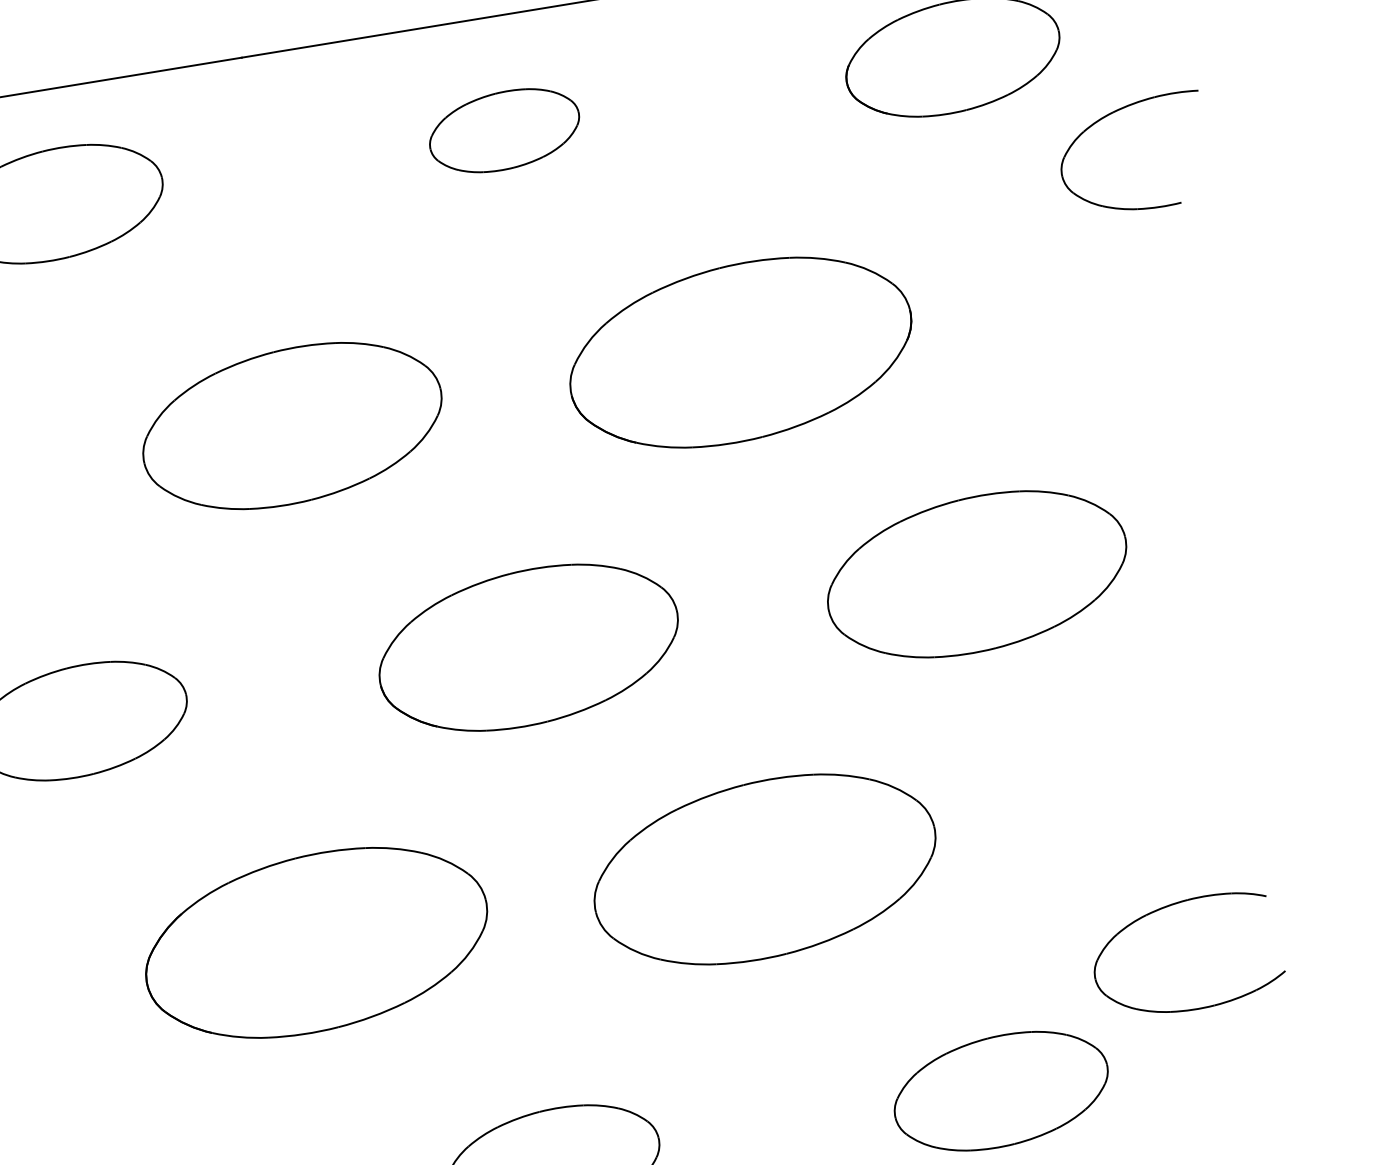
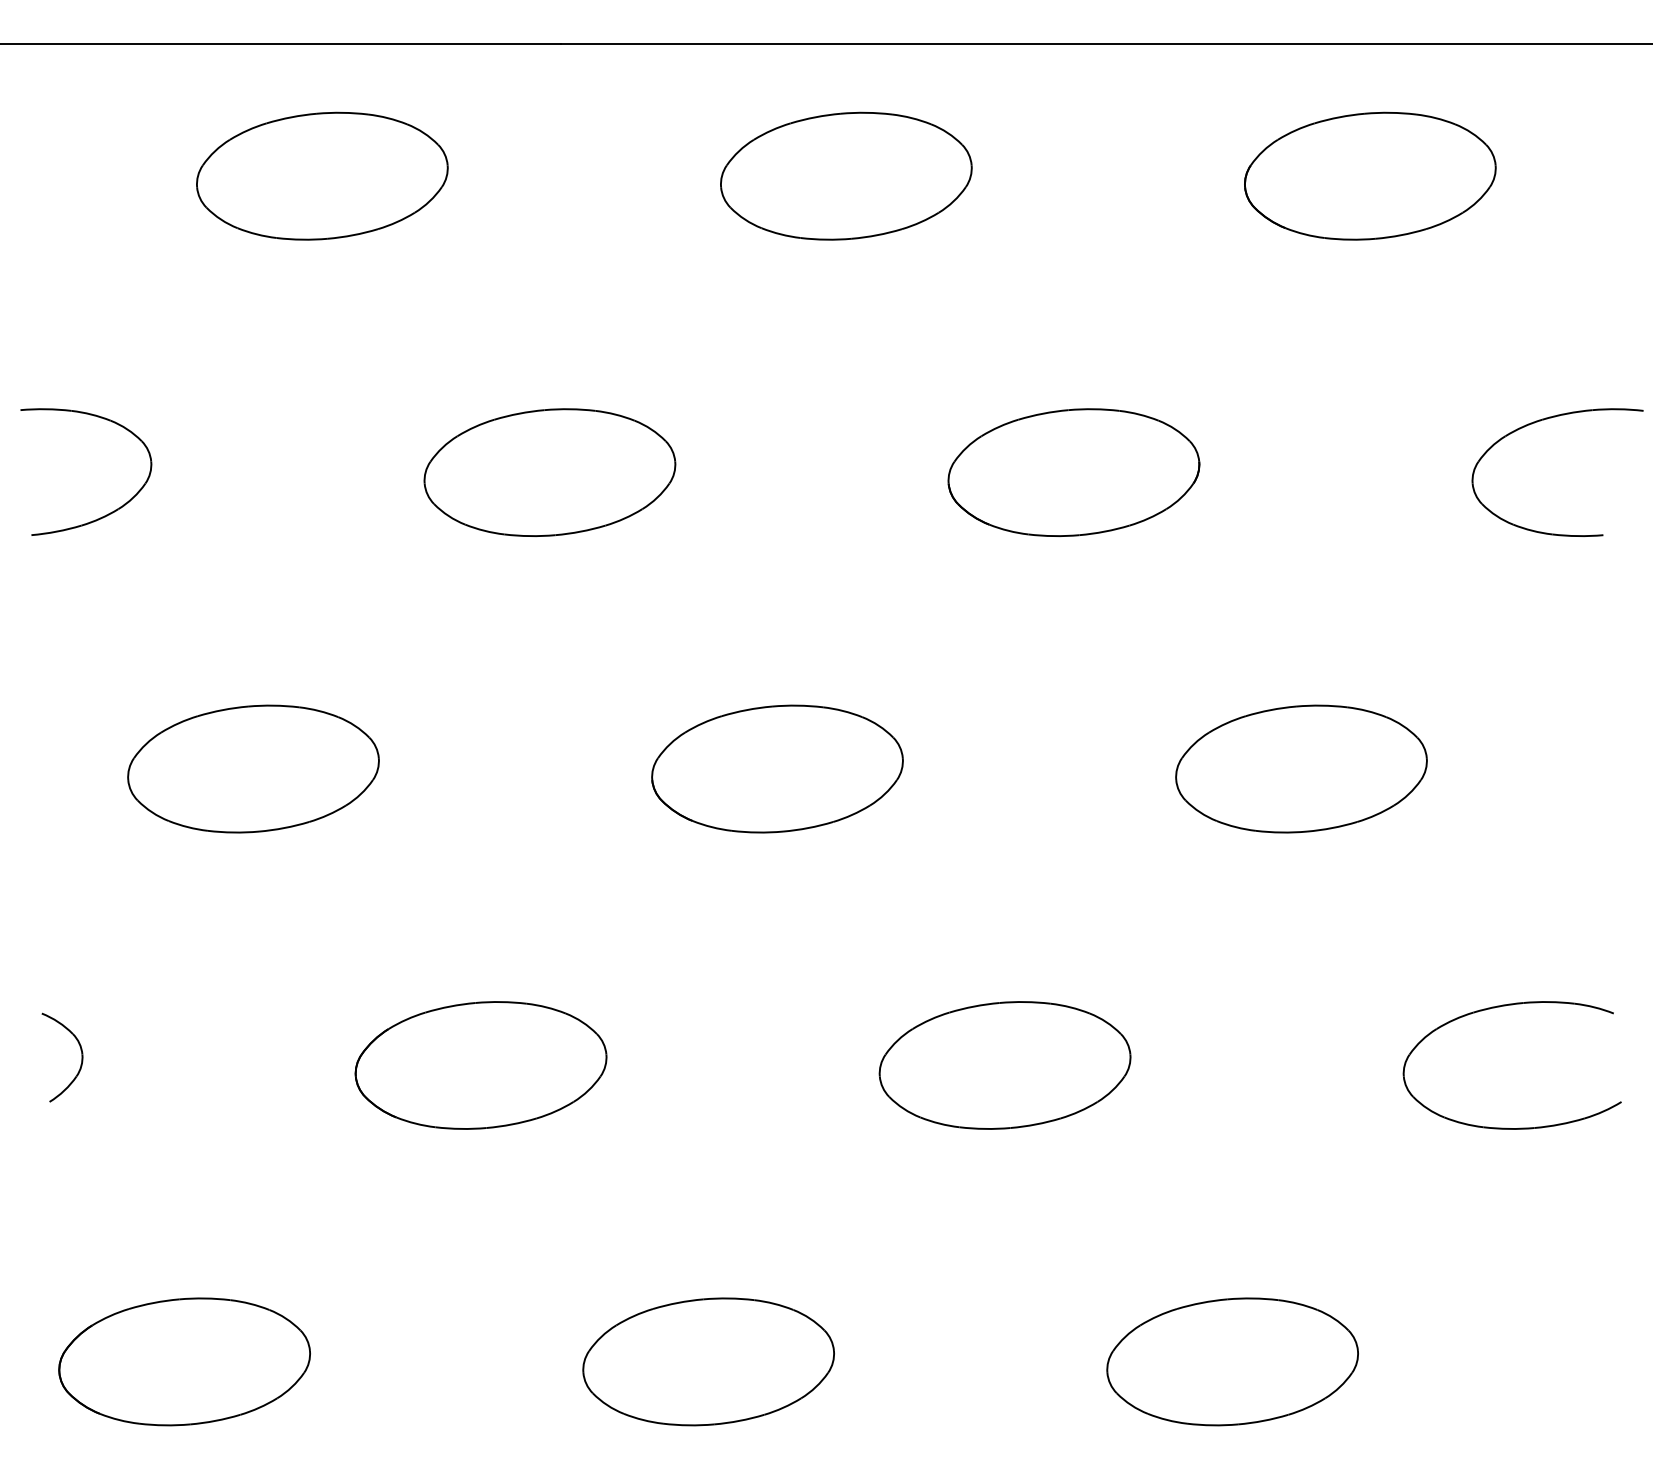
part: (1115, 112) -> (1544, 420), moved
part: (504, 130) -> (846, 175), size x1.43
part: (740, 352) -> (1073, 472), size x0.62
part: (292, 425) -> (549, 472), size x0.71
part: (977, 573) -> (1301, 768), size x0.71
part: (528, 647) -> (777, 768), size x0.71
part: (764, 869) -> (1004, 1065), size x0.62
part: (1168, 907) -> (1500, 1007), moved
part: (316, 942) -> (480, 1065), size x0.62

